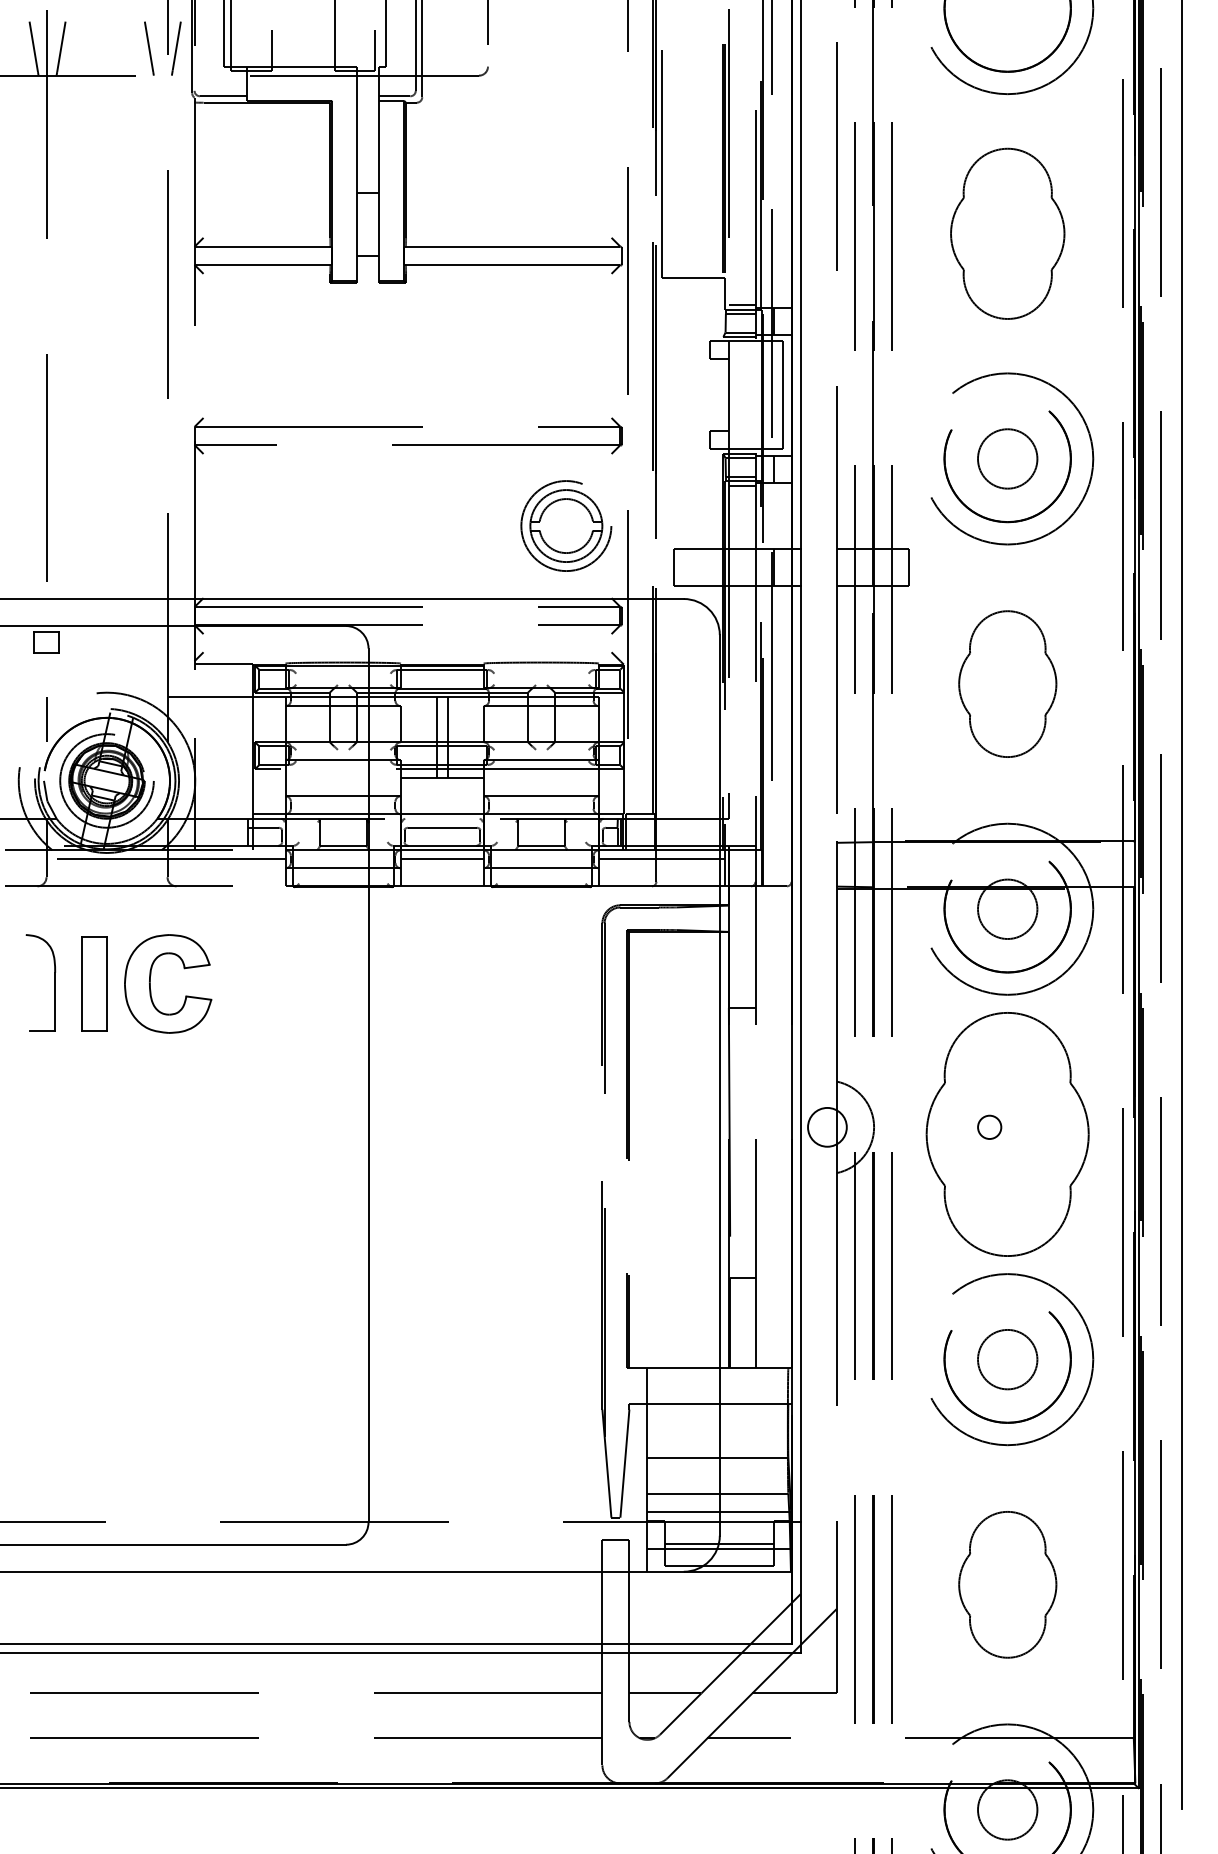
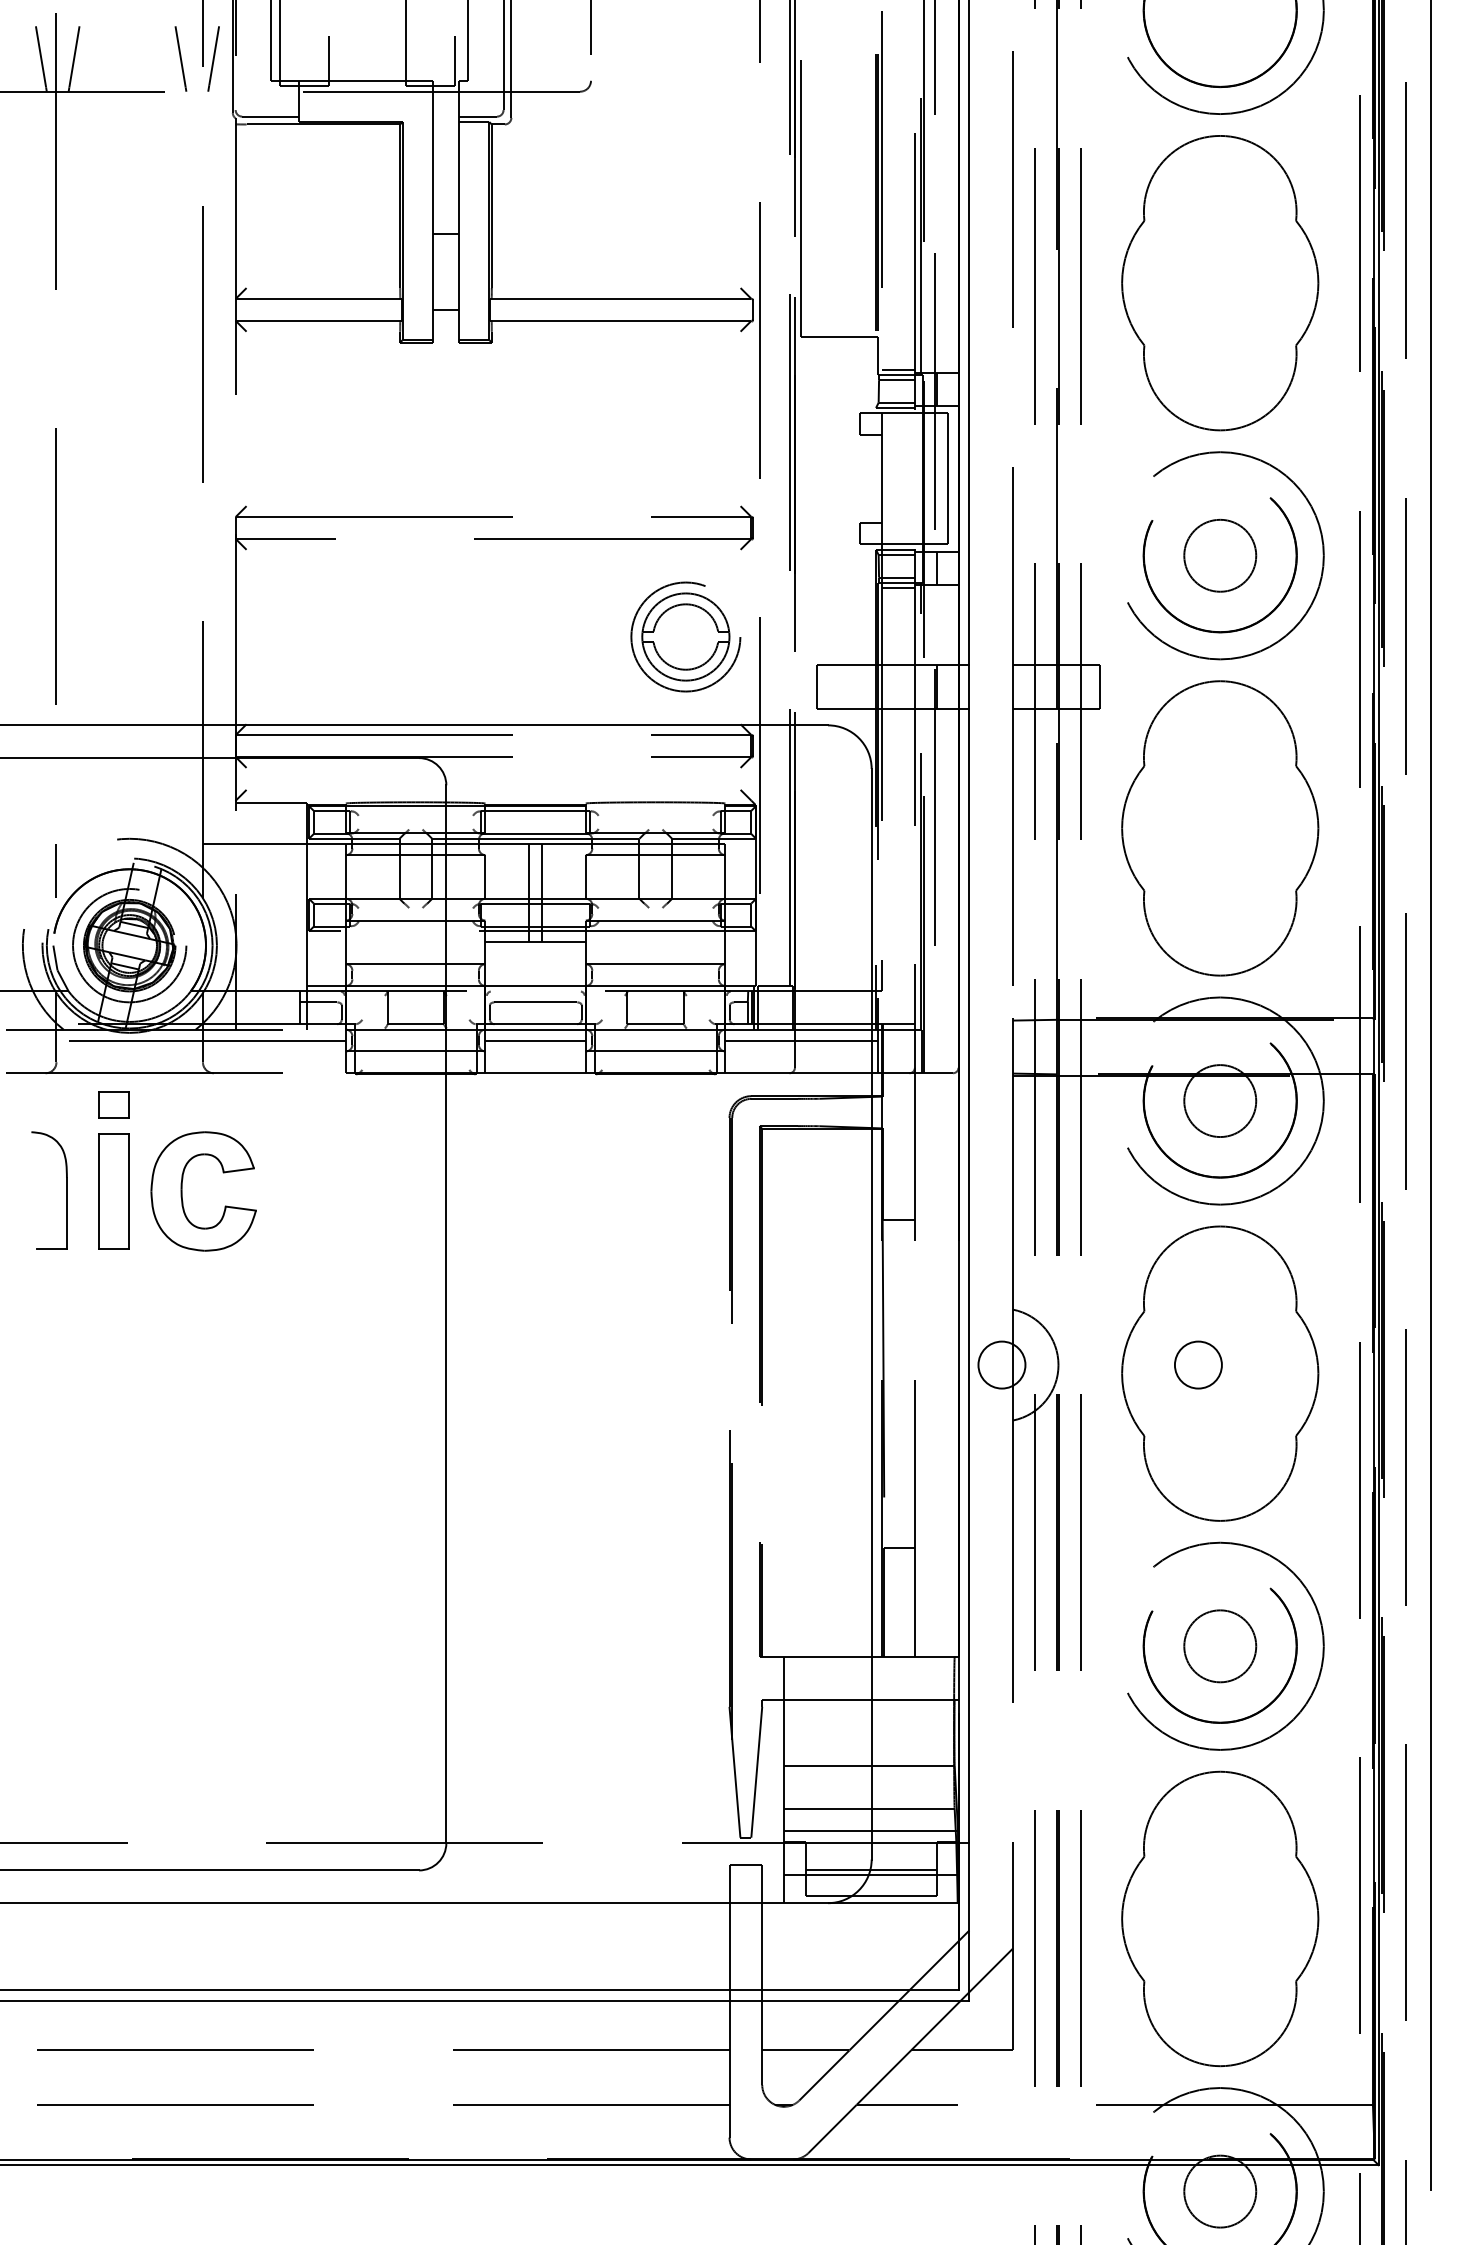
part: (1007, 234) -> (1220, 283), size x1.43
part: (45, 642) -> (113, 1104), moved
part: (1007, 684) -> (1220, 828), size x1.67
circle: (988, 1126) -> (1197, 1364), size x1.67
part: (1007, 1584) -> (1220, 1918), size x1.67

